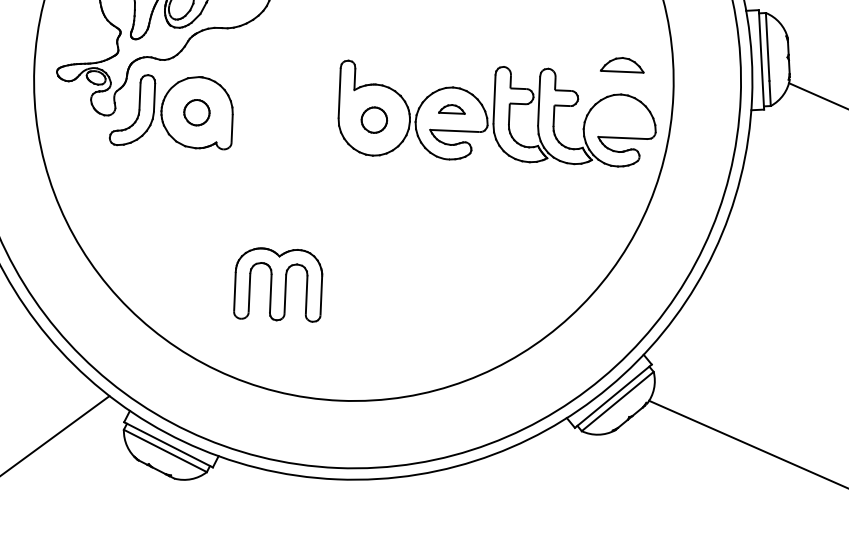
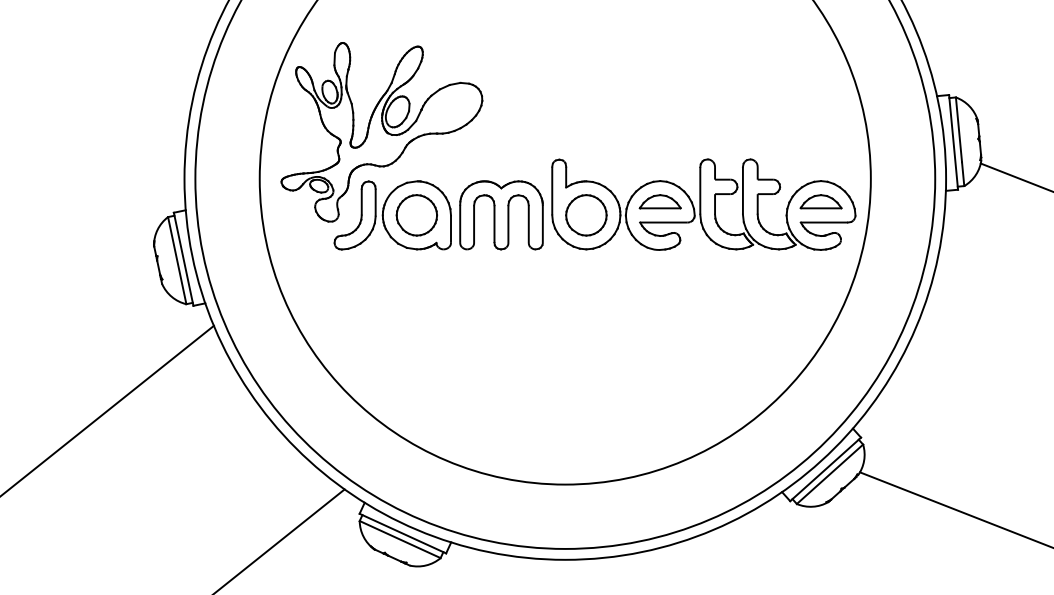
part: (621, 64) -> (820, 201), moved
part: (451, 108) -> (659, 201), size x1.67
part: (196, 112) -> (416, 215), size x1.67
part: (374, 120) -> (586, 215), size x1.67
part: (278, 284) -> (501, 215), moved

